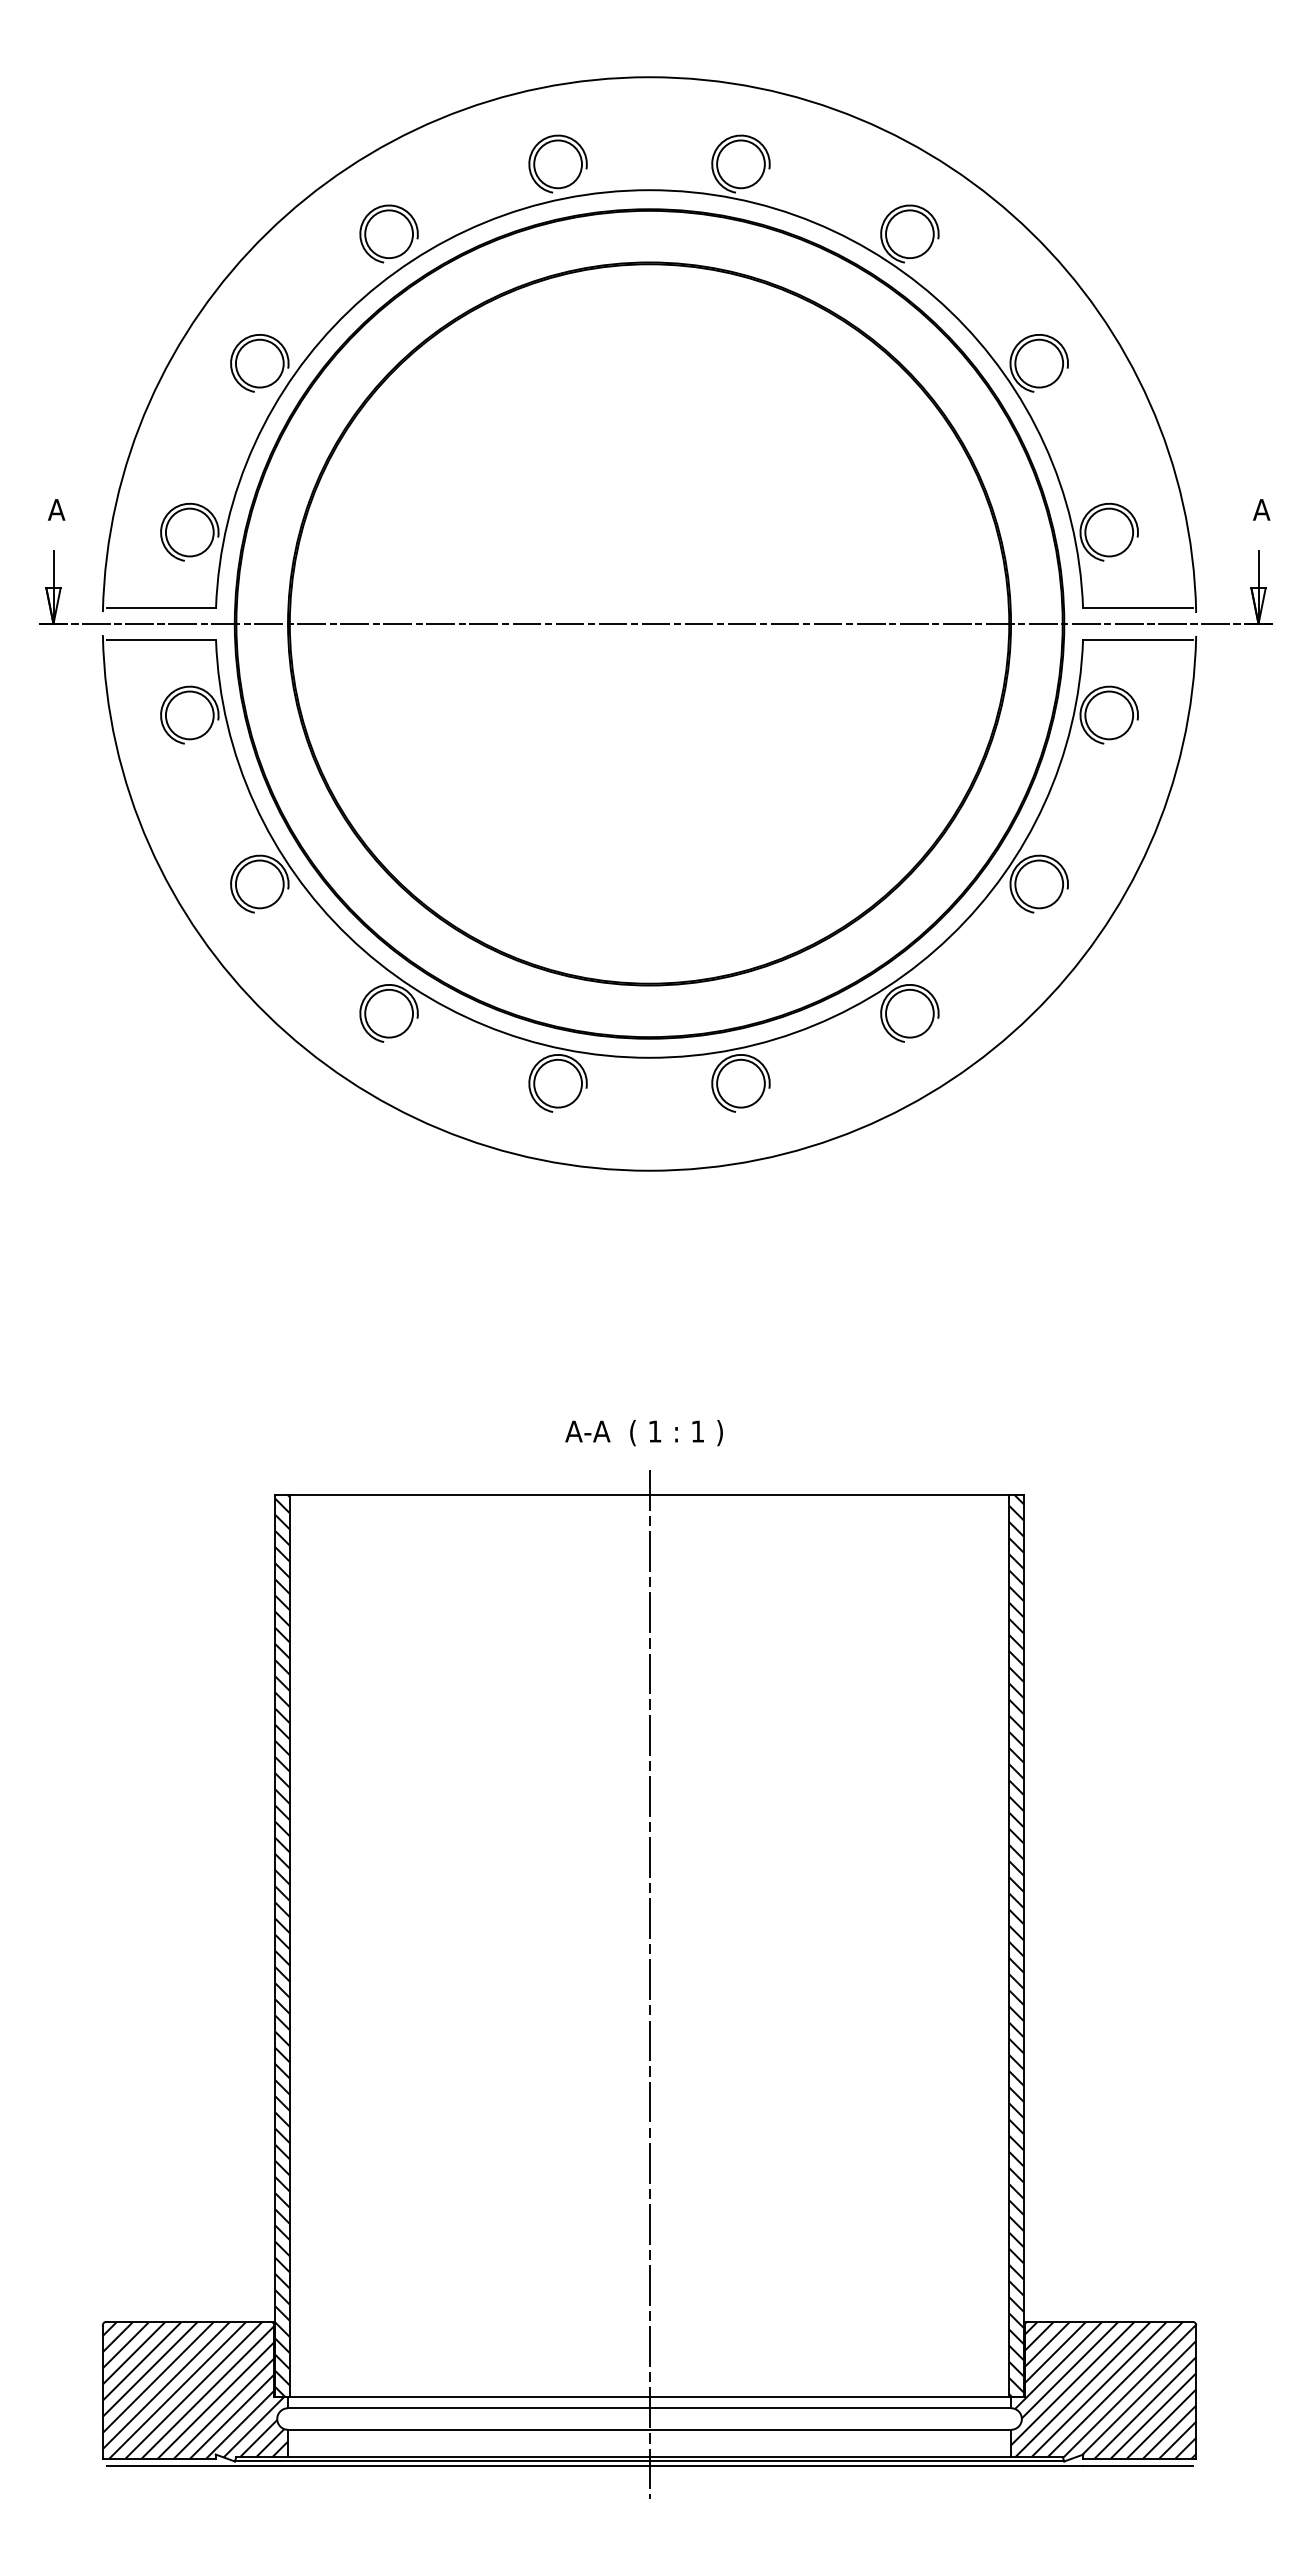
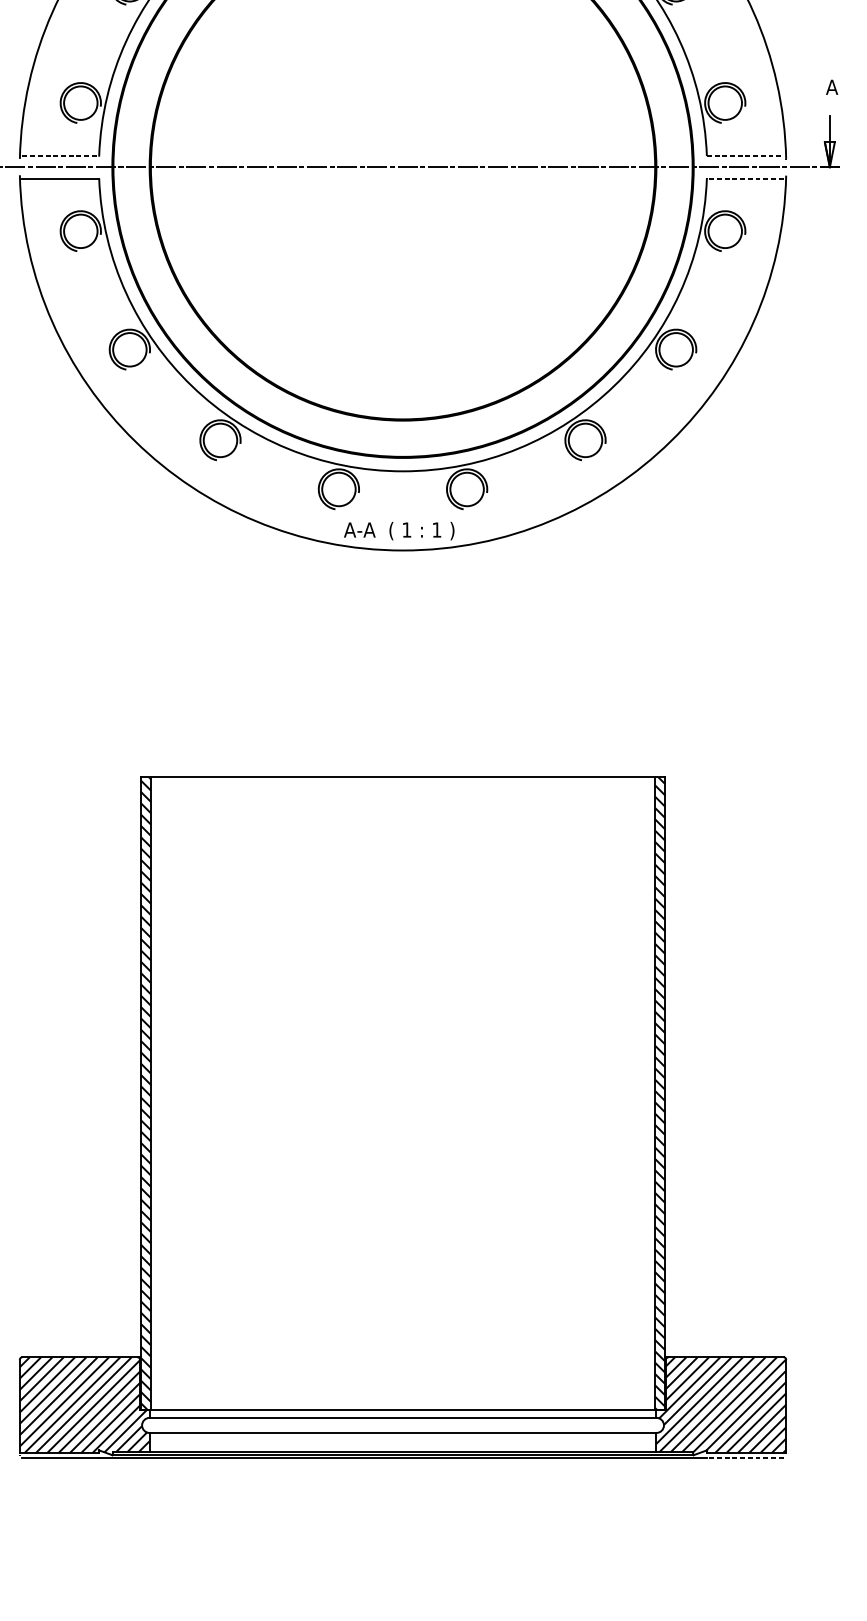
line: (161, 607) -> (60, 155), solid -> dashed
line: (1137, 607) -> (745, 155), solid -> dashed
line: (1137, 640) -> (745, 178), solid -> dashed
text: (643, 1433) -> (398, 531), moved
line: (649, 1984) -> (403, 1120), removed
line: (1137, 2465) -> (745, 1457), solid -> dashed

